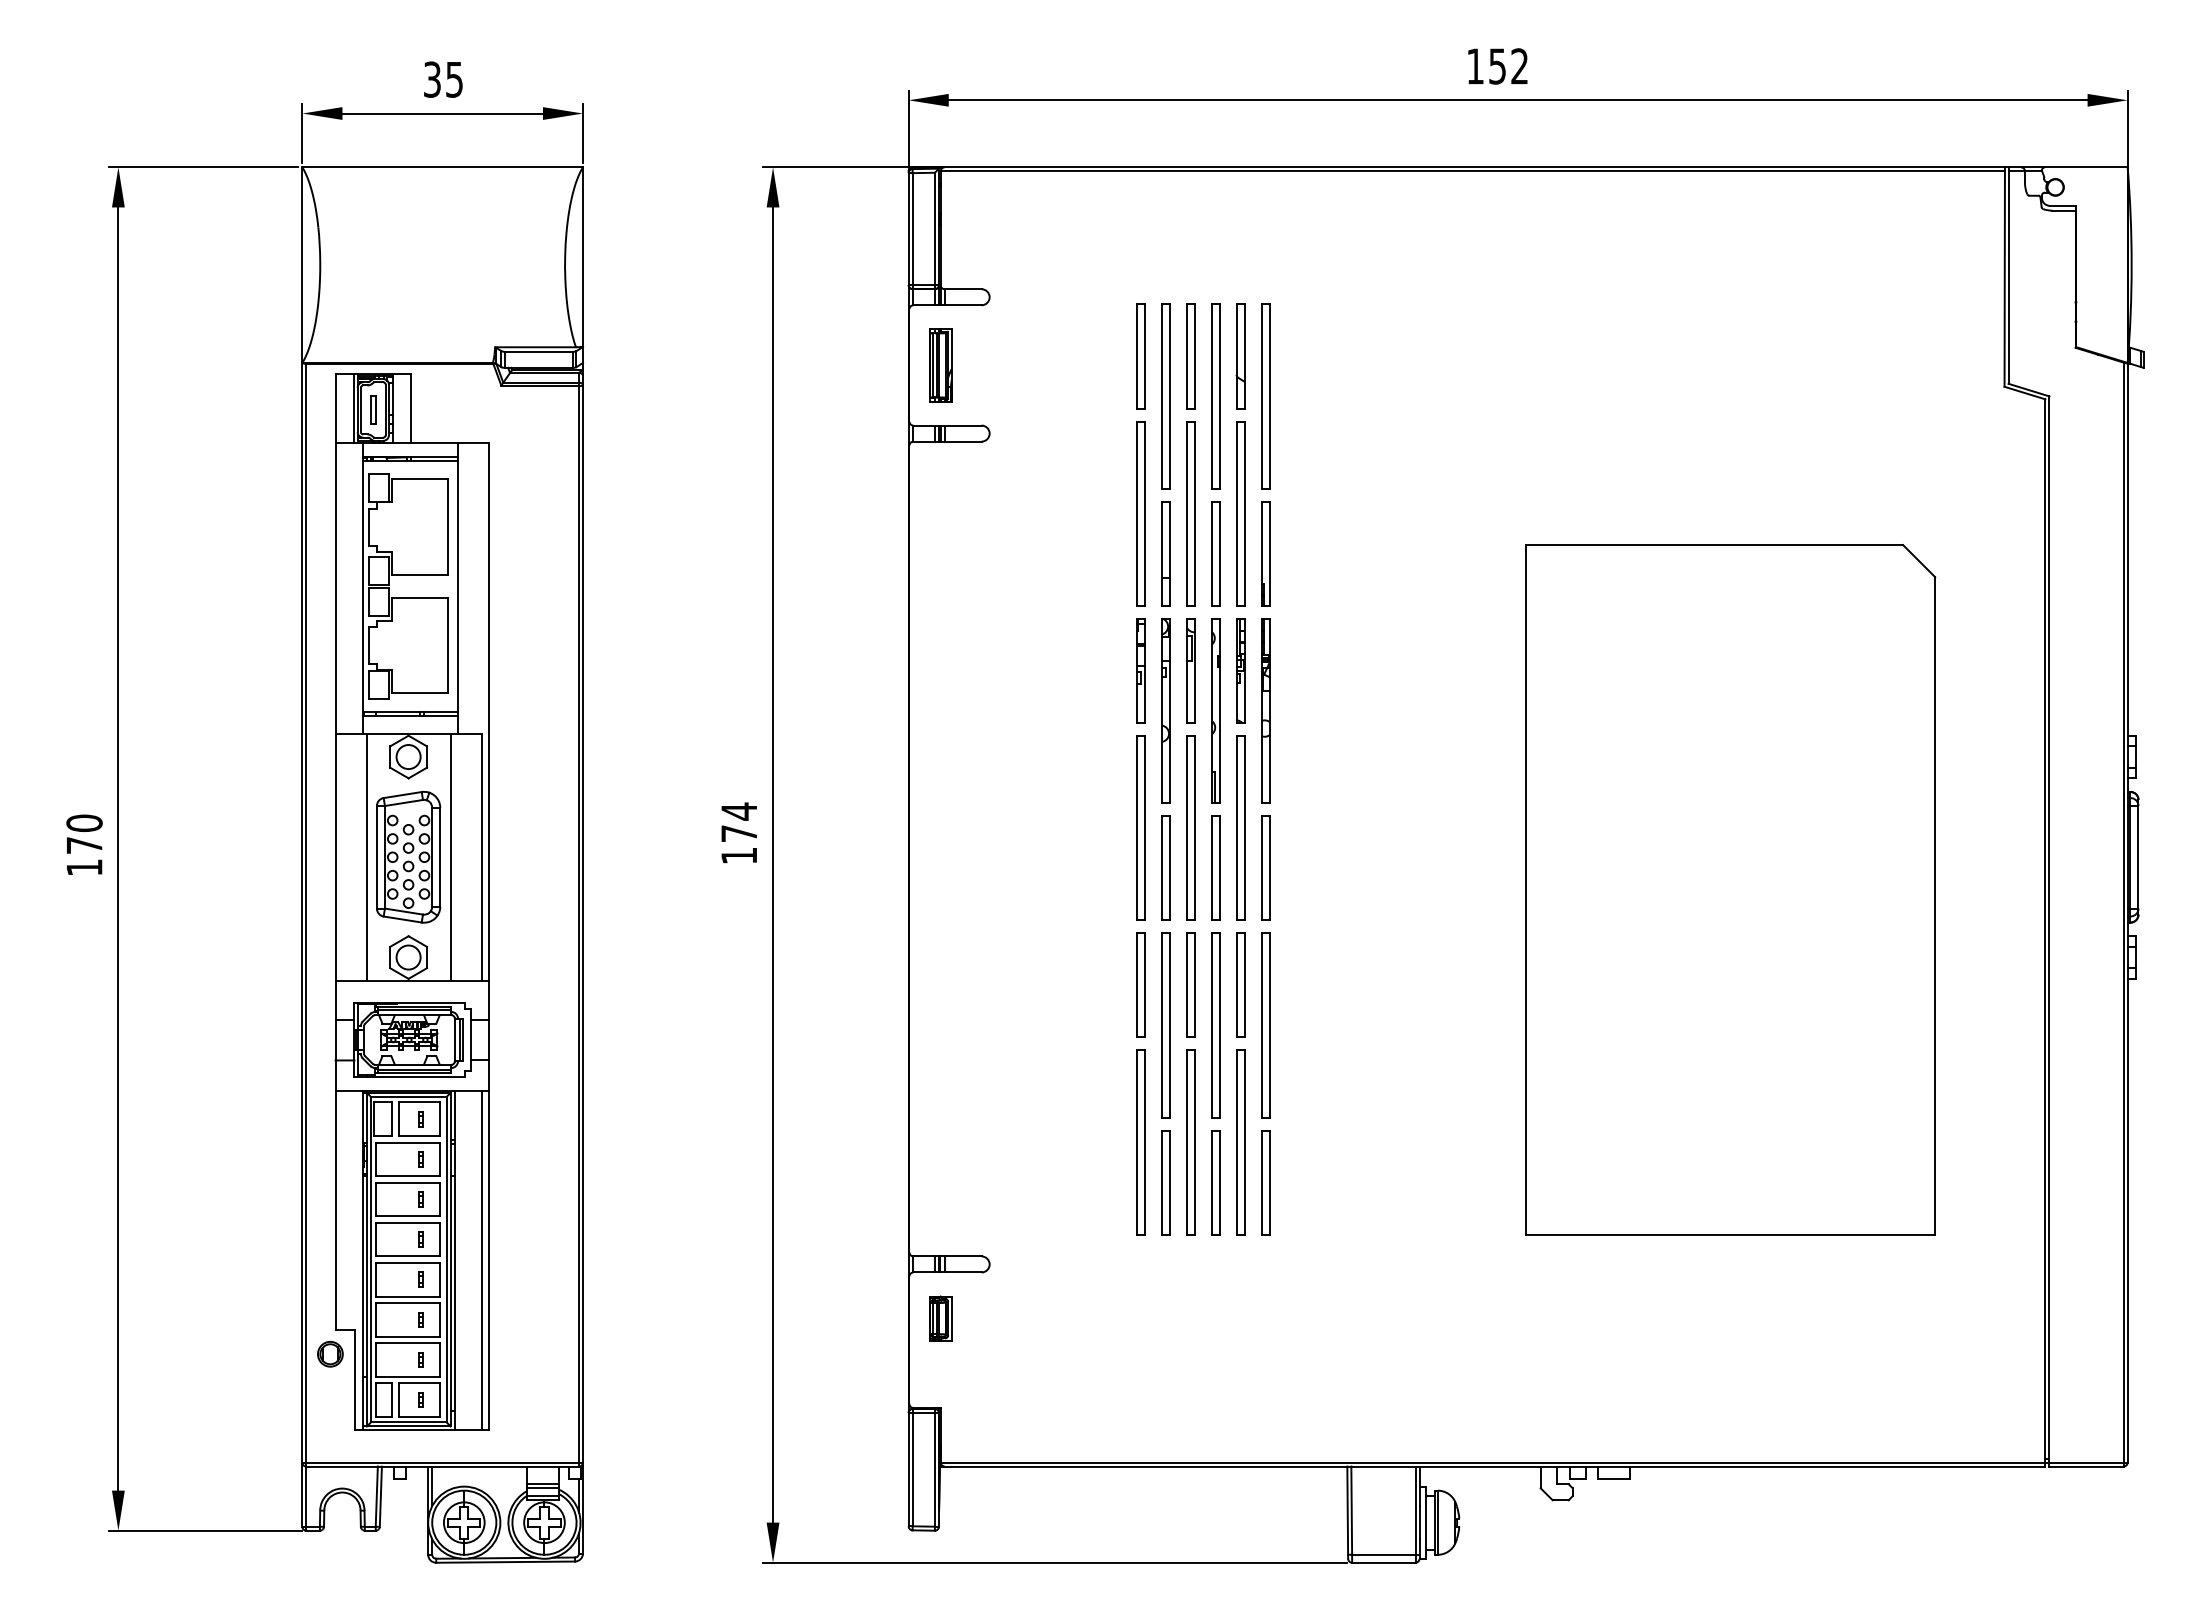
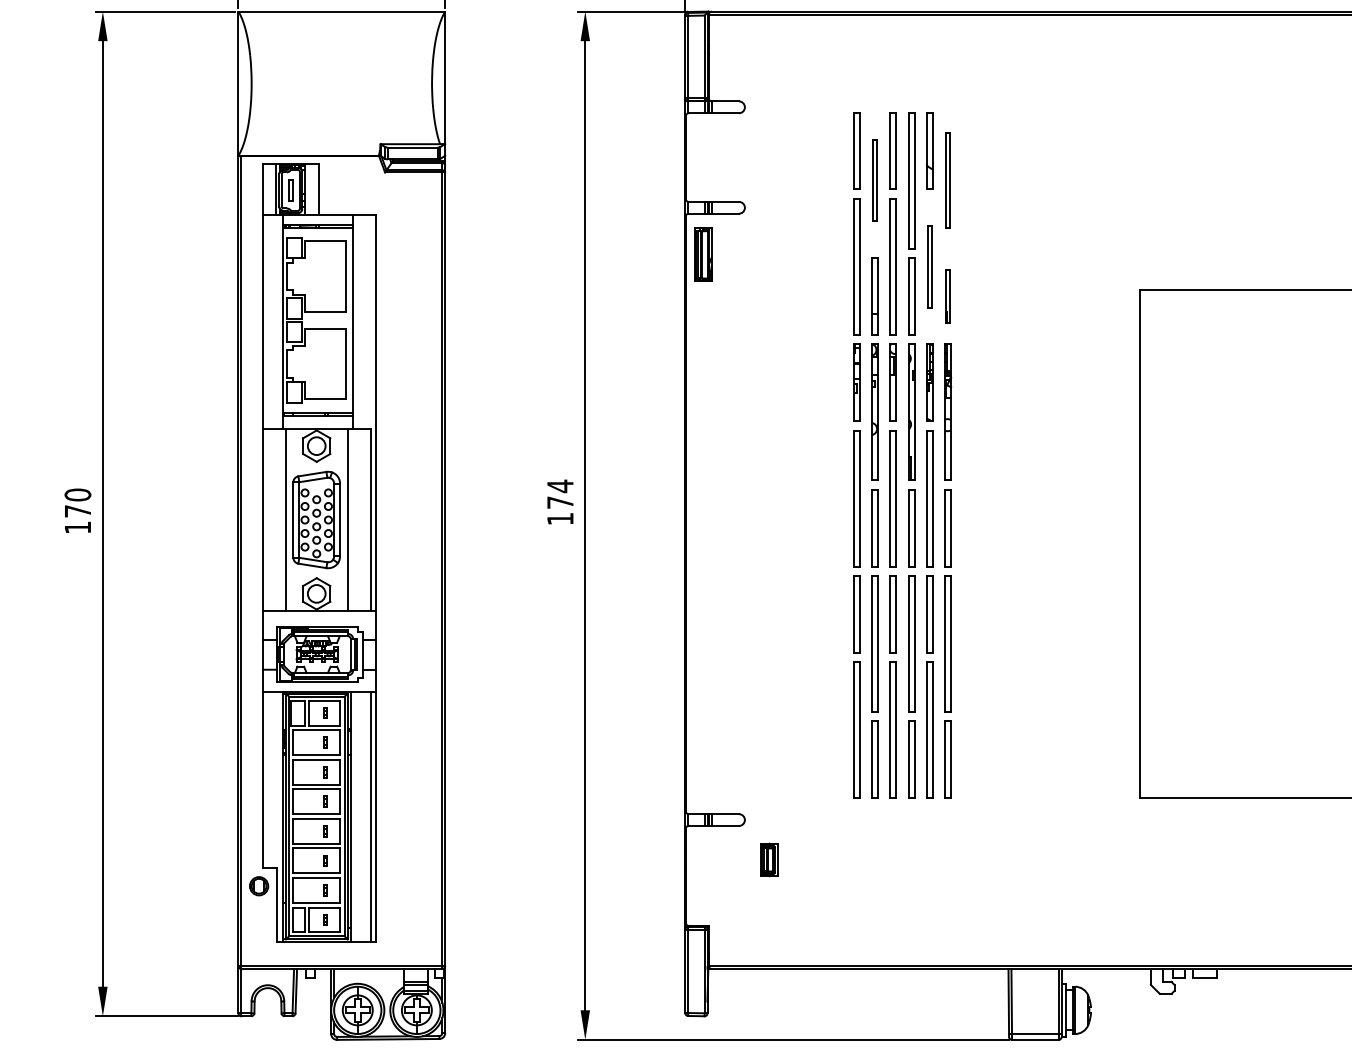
part: (940, 365) -> (703, 254), moved
part: (1165, 396) -> (874, 180), size x0.6
part: (1265, 396) -> (948, 180), size x0.7
part: (1240, 513) -> (929, 266), size x0.6
part: (1265, 553) -> (948, 296), size x0.7
part: (940, 1318) -> (769, 859), moved

